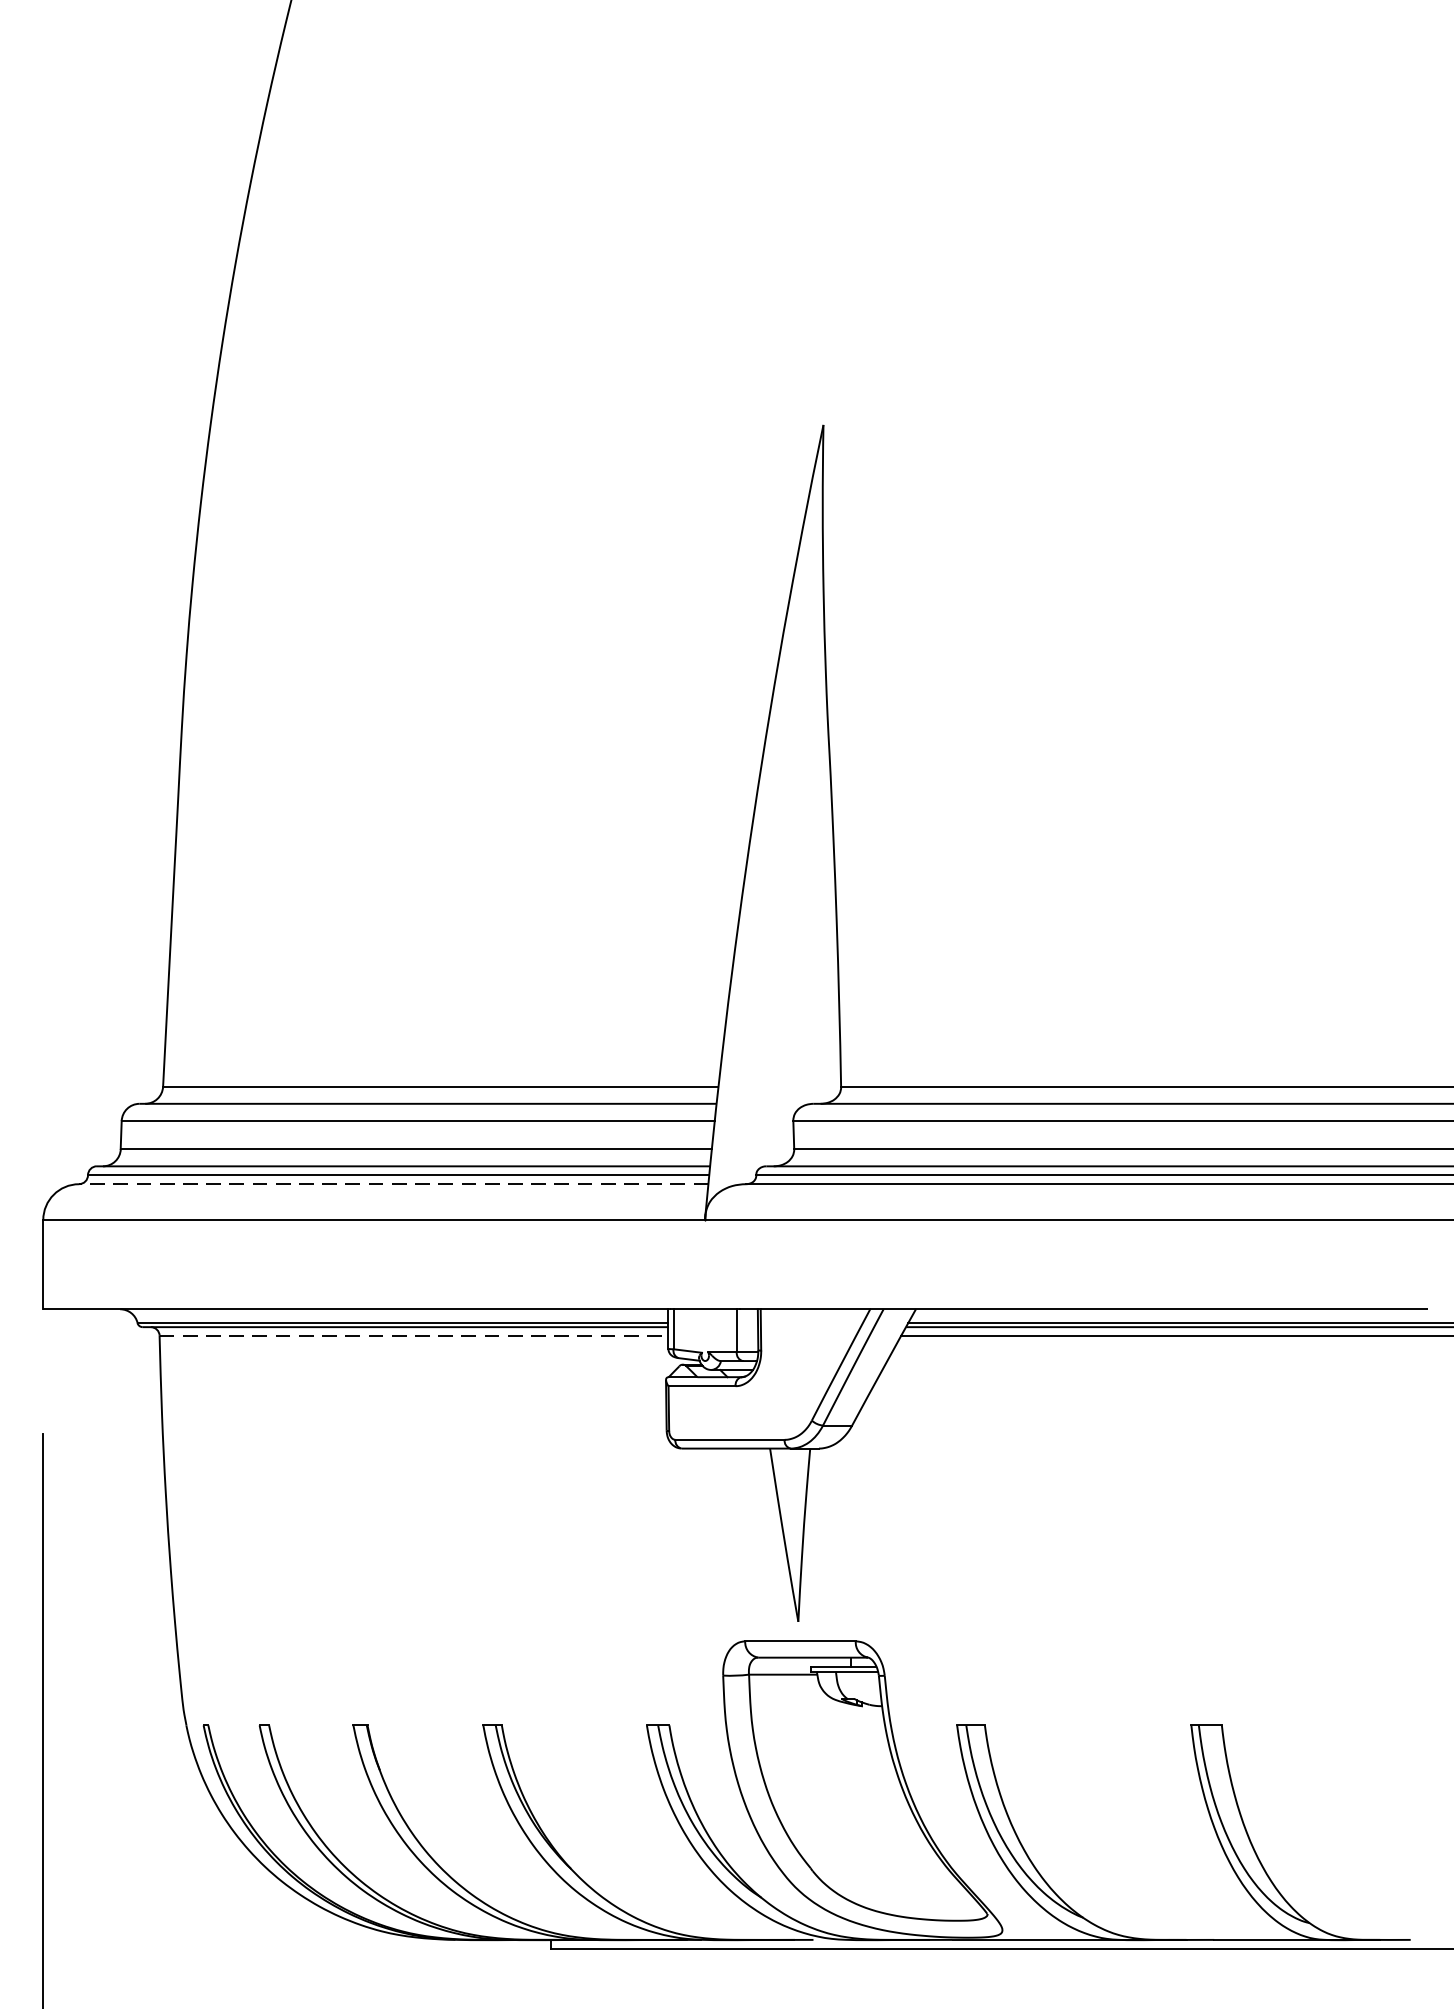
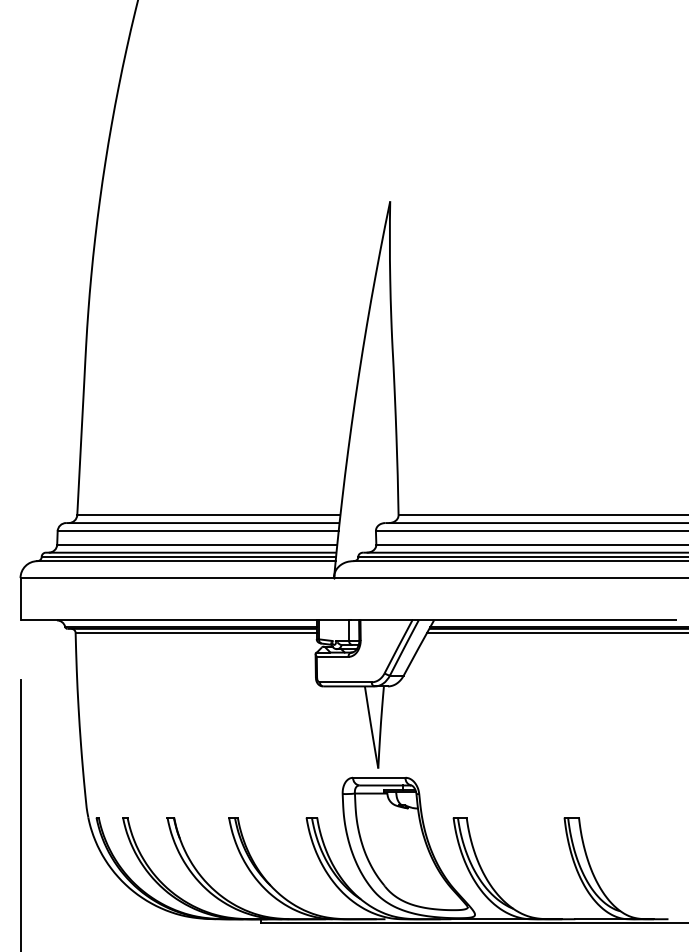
line: (393, 1184) -> (186, 561), dashed -> solid
line: (414, 1336) -> (196, 633), dashed -> solid

